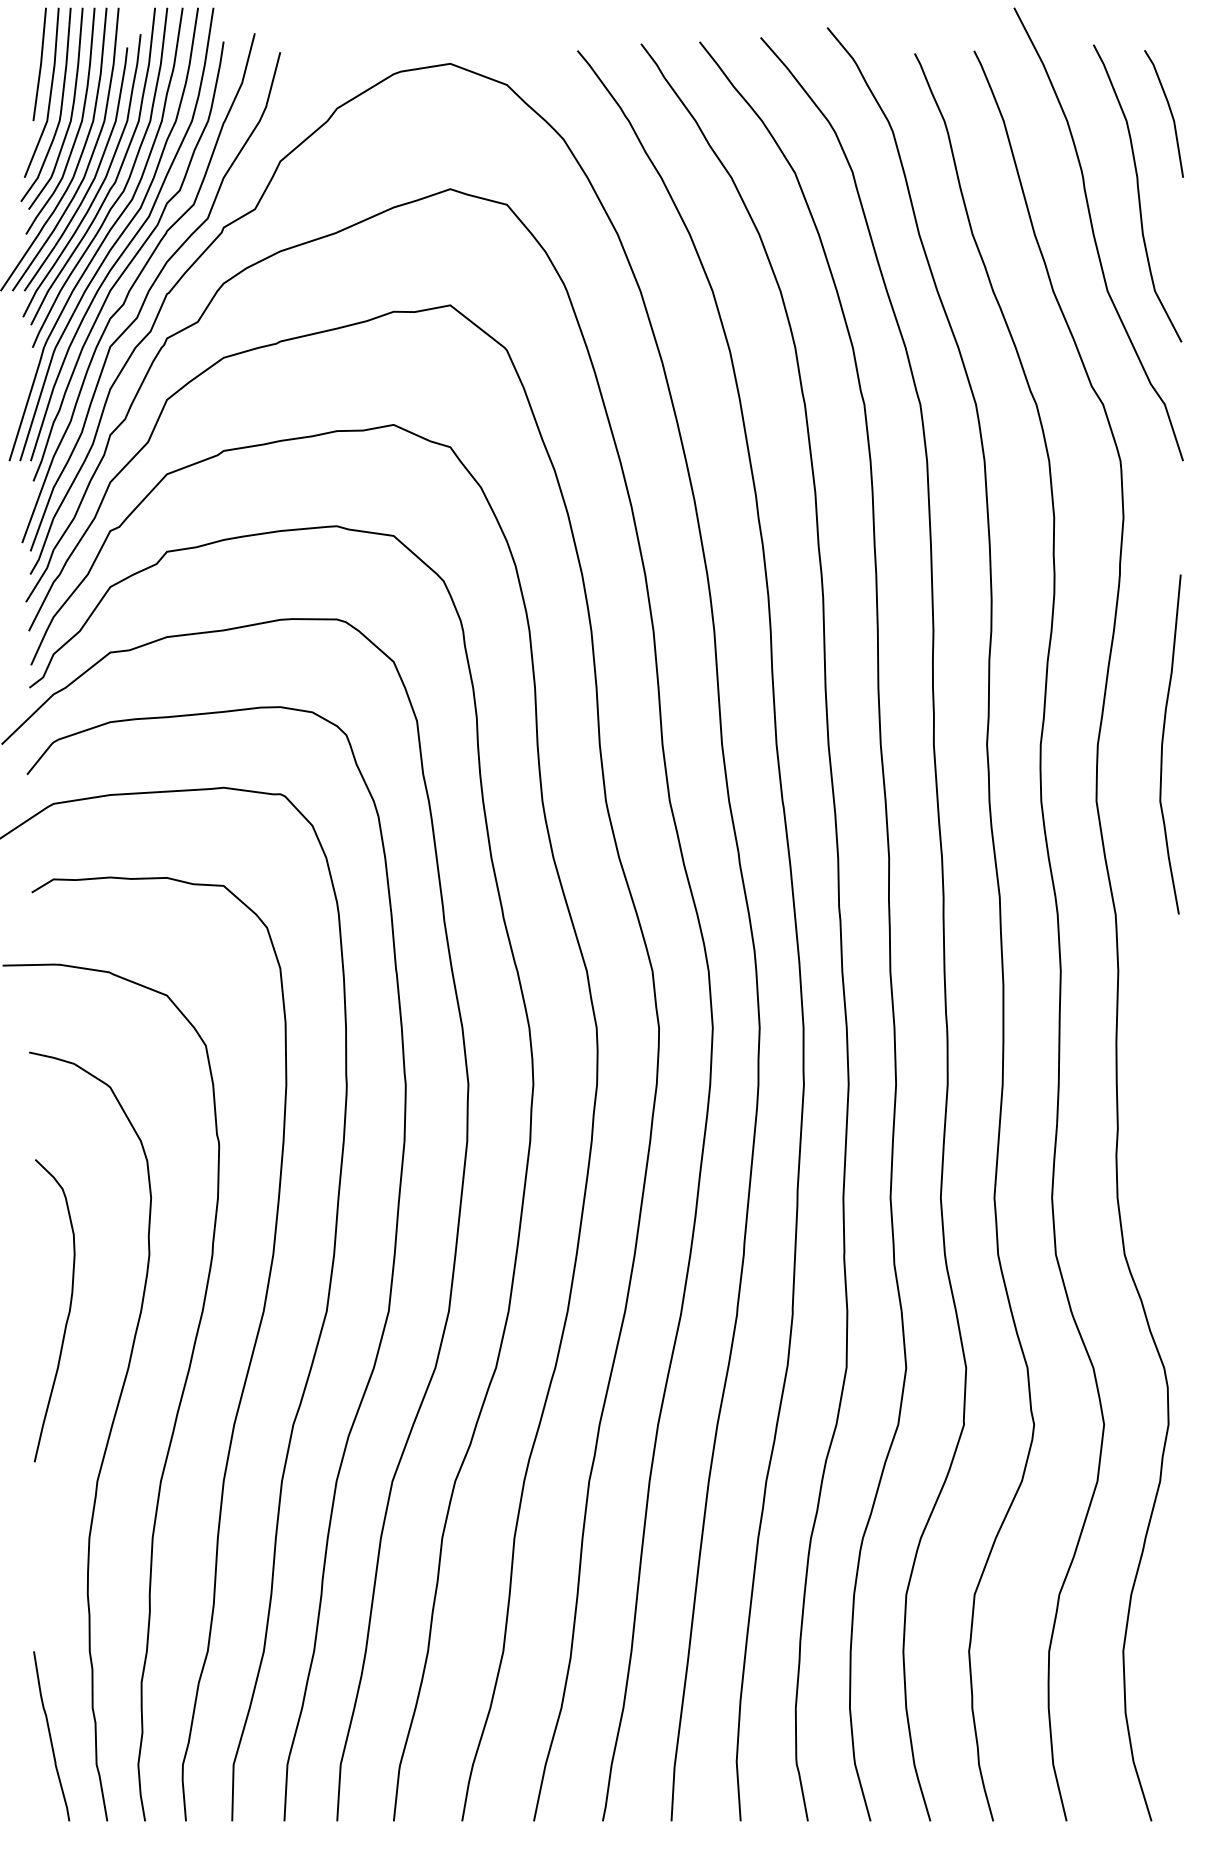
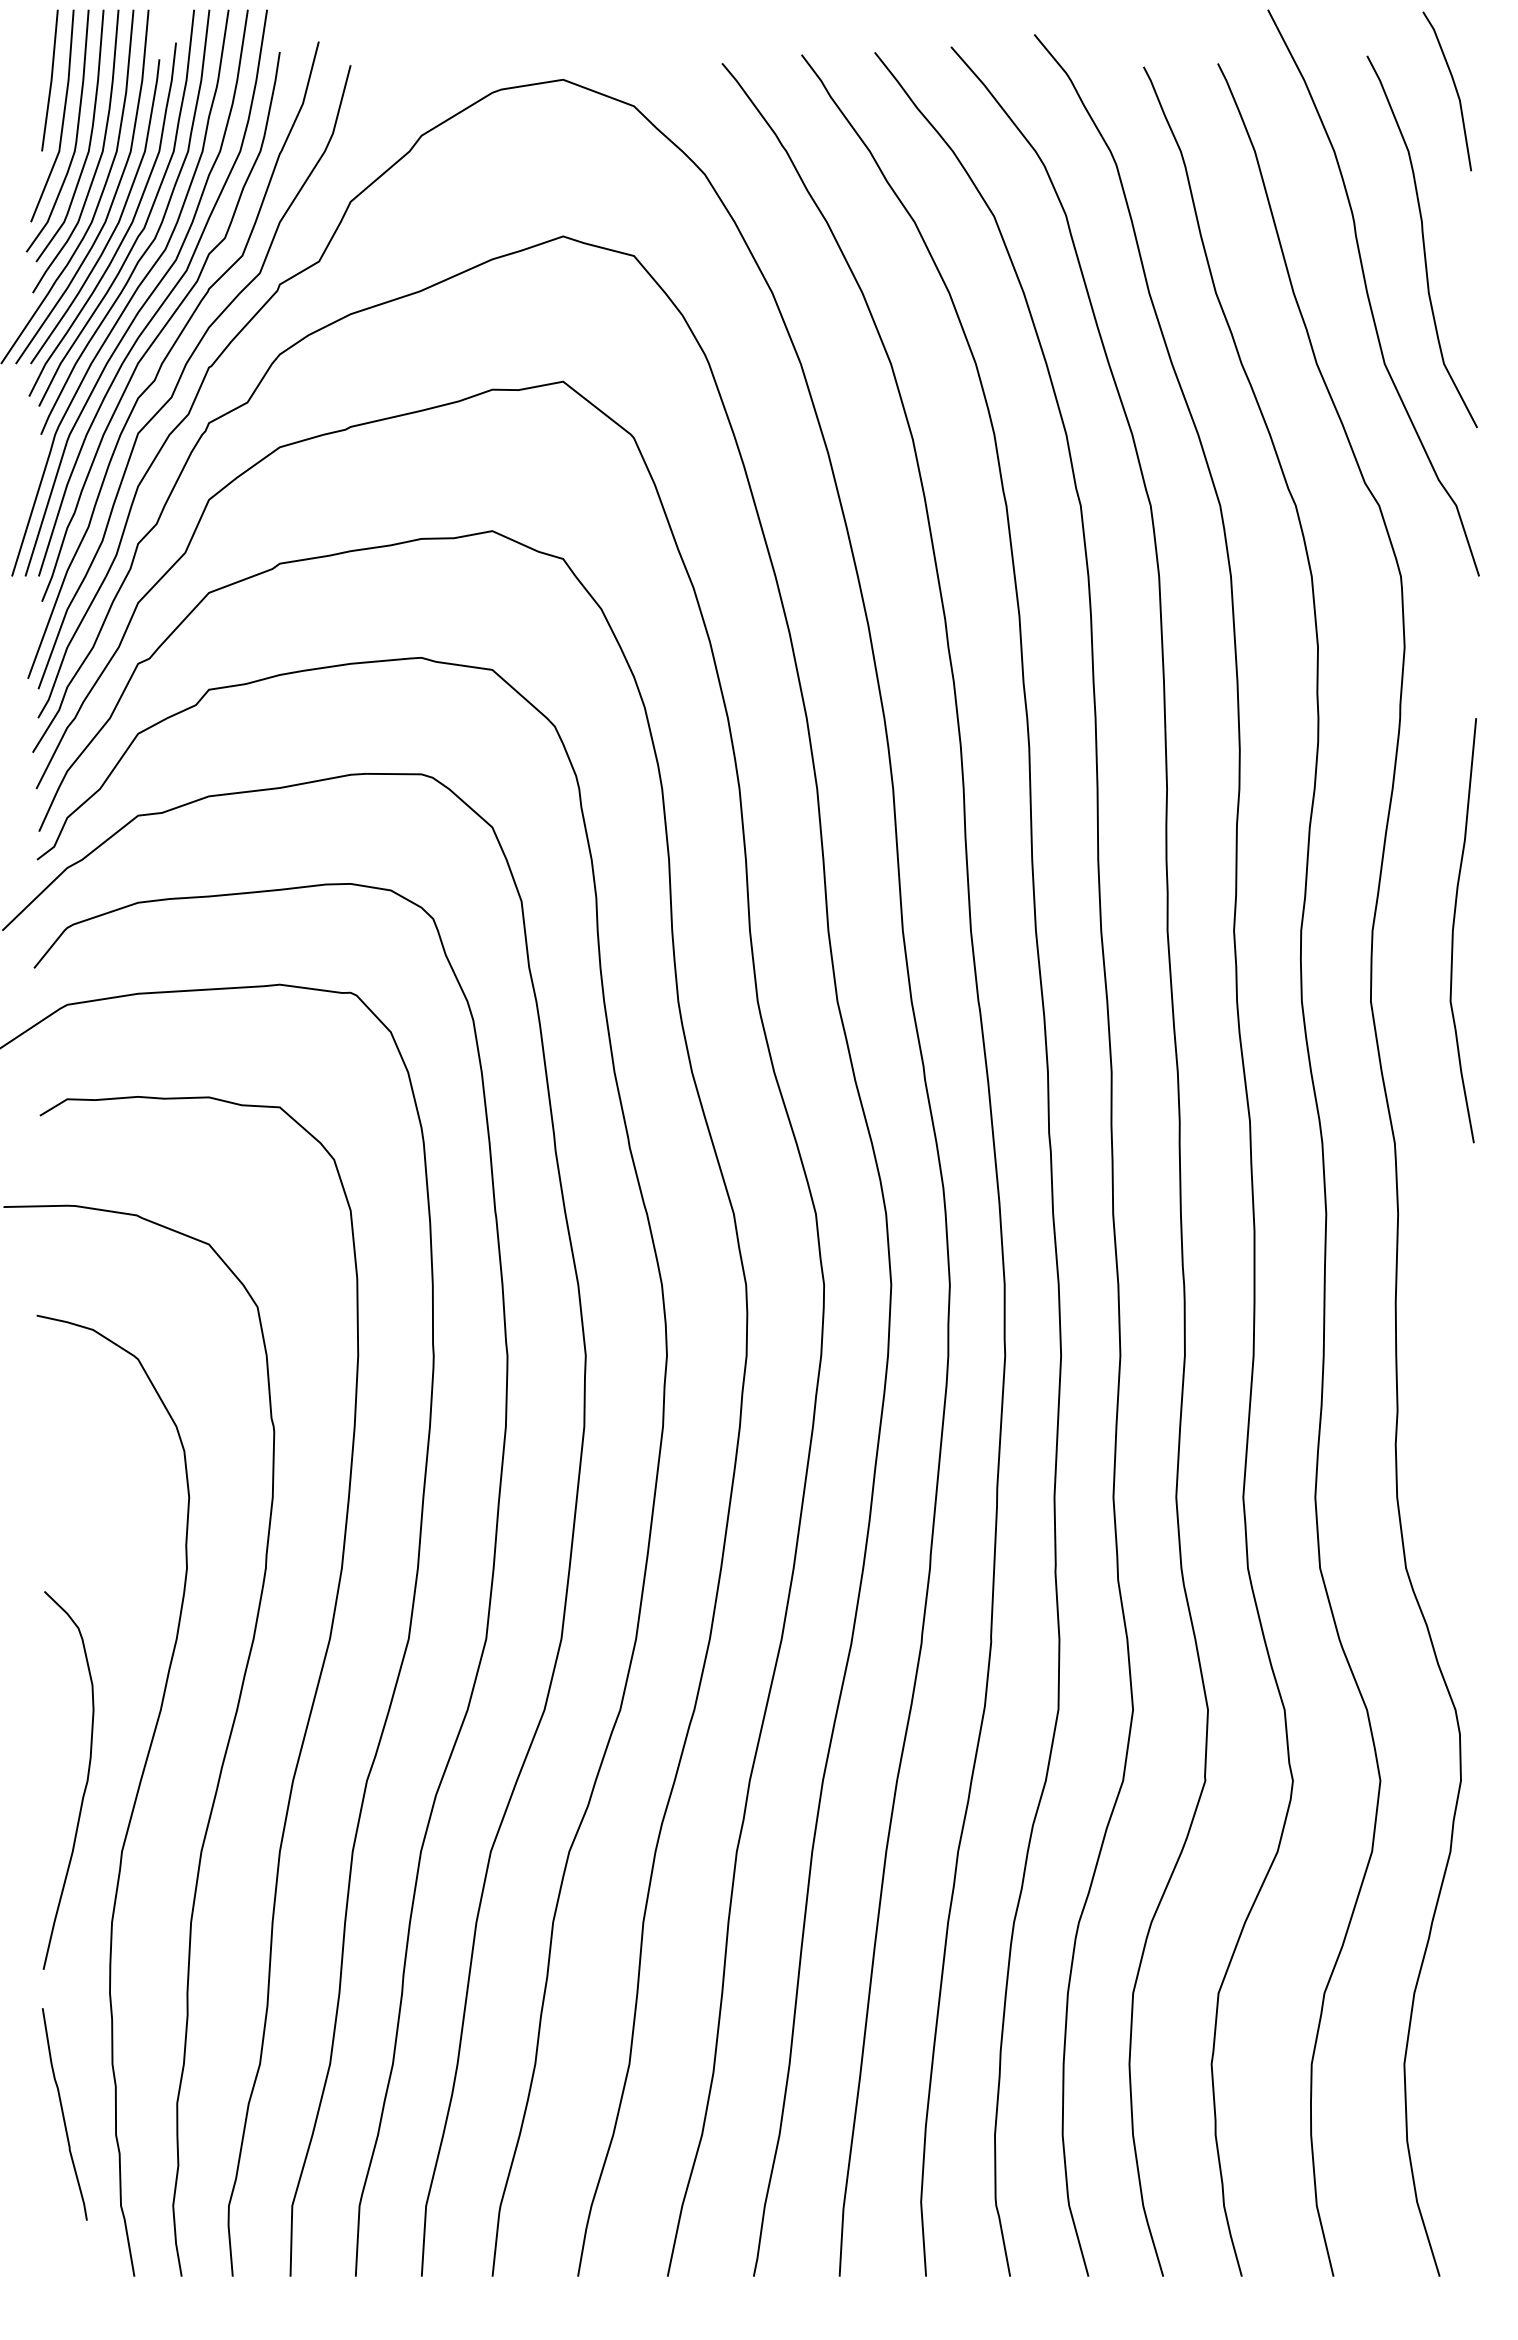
line: (1169, 110) -> (1454, 87), moved
curve: (68, 1314) -> (85, 1784), moved
curve: (50, 1736) -> (63, 2114), moved

